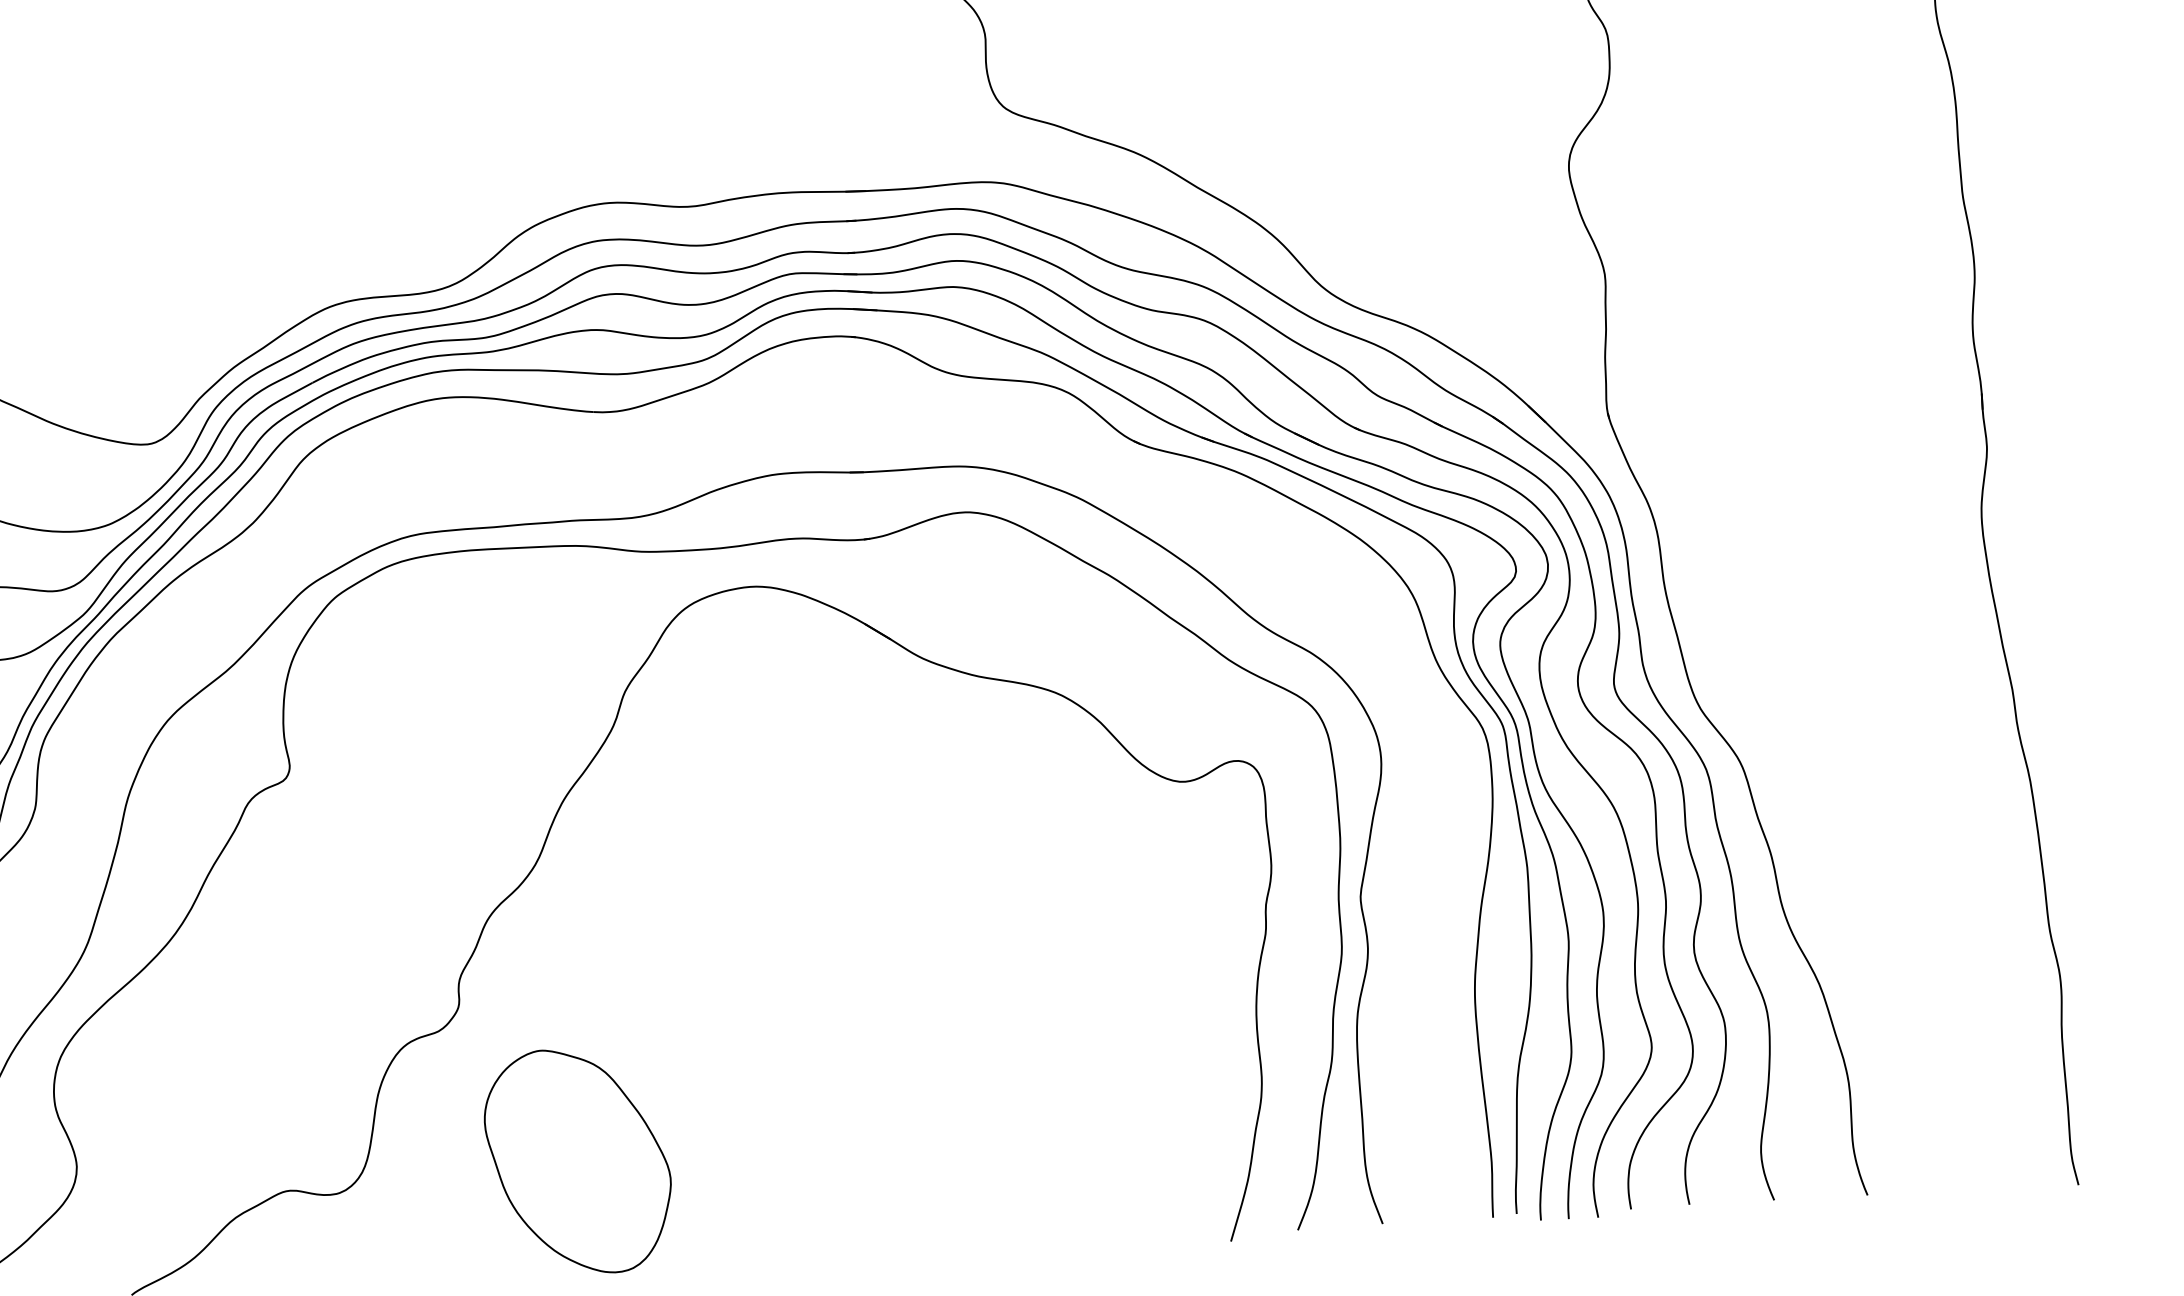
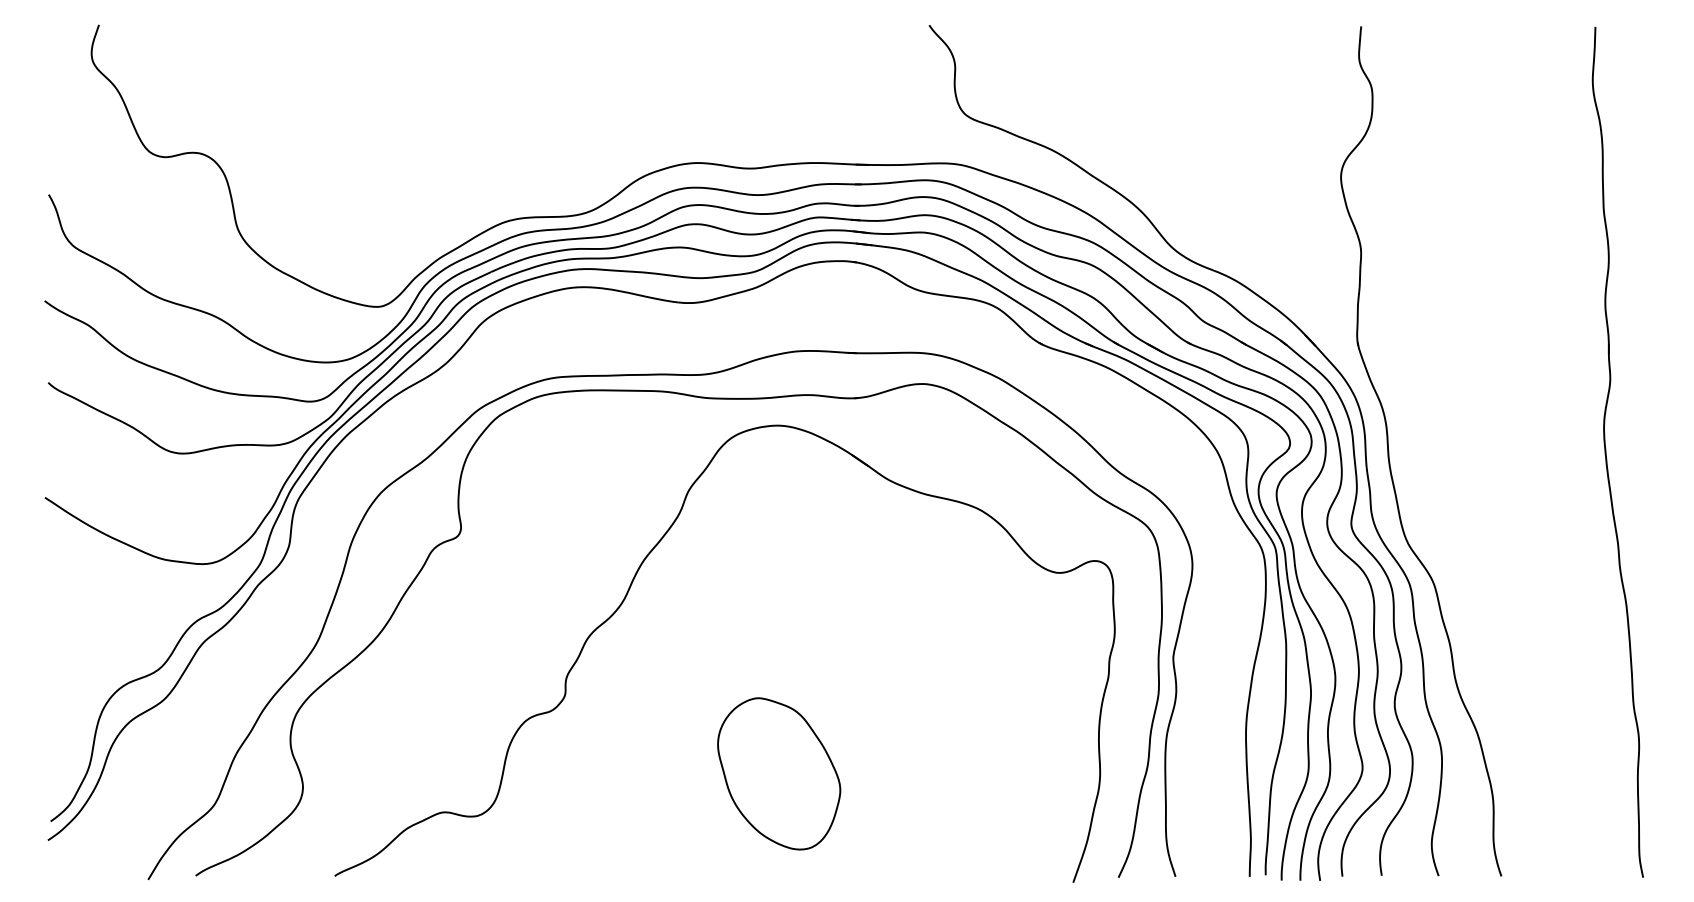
part: (578, 1160) -> (779, 773), moved

